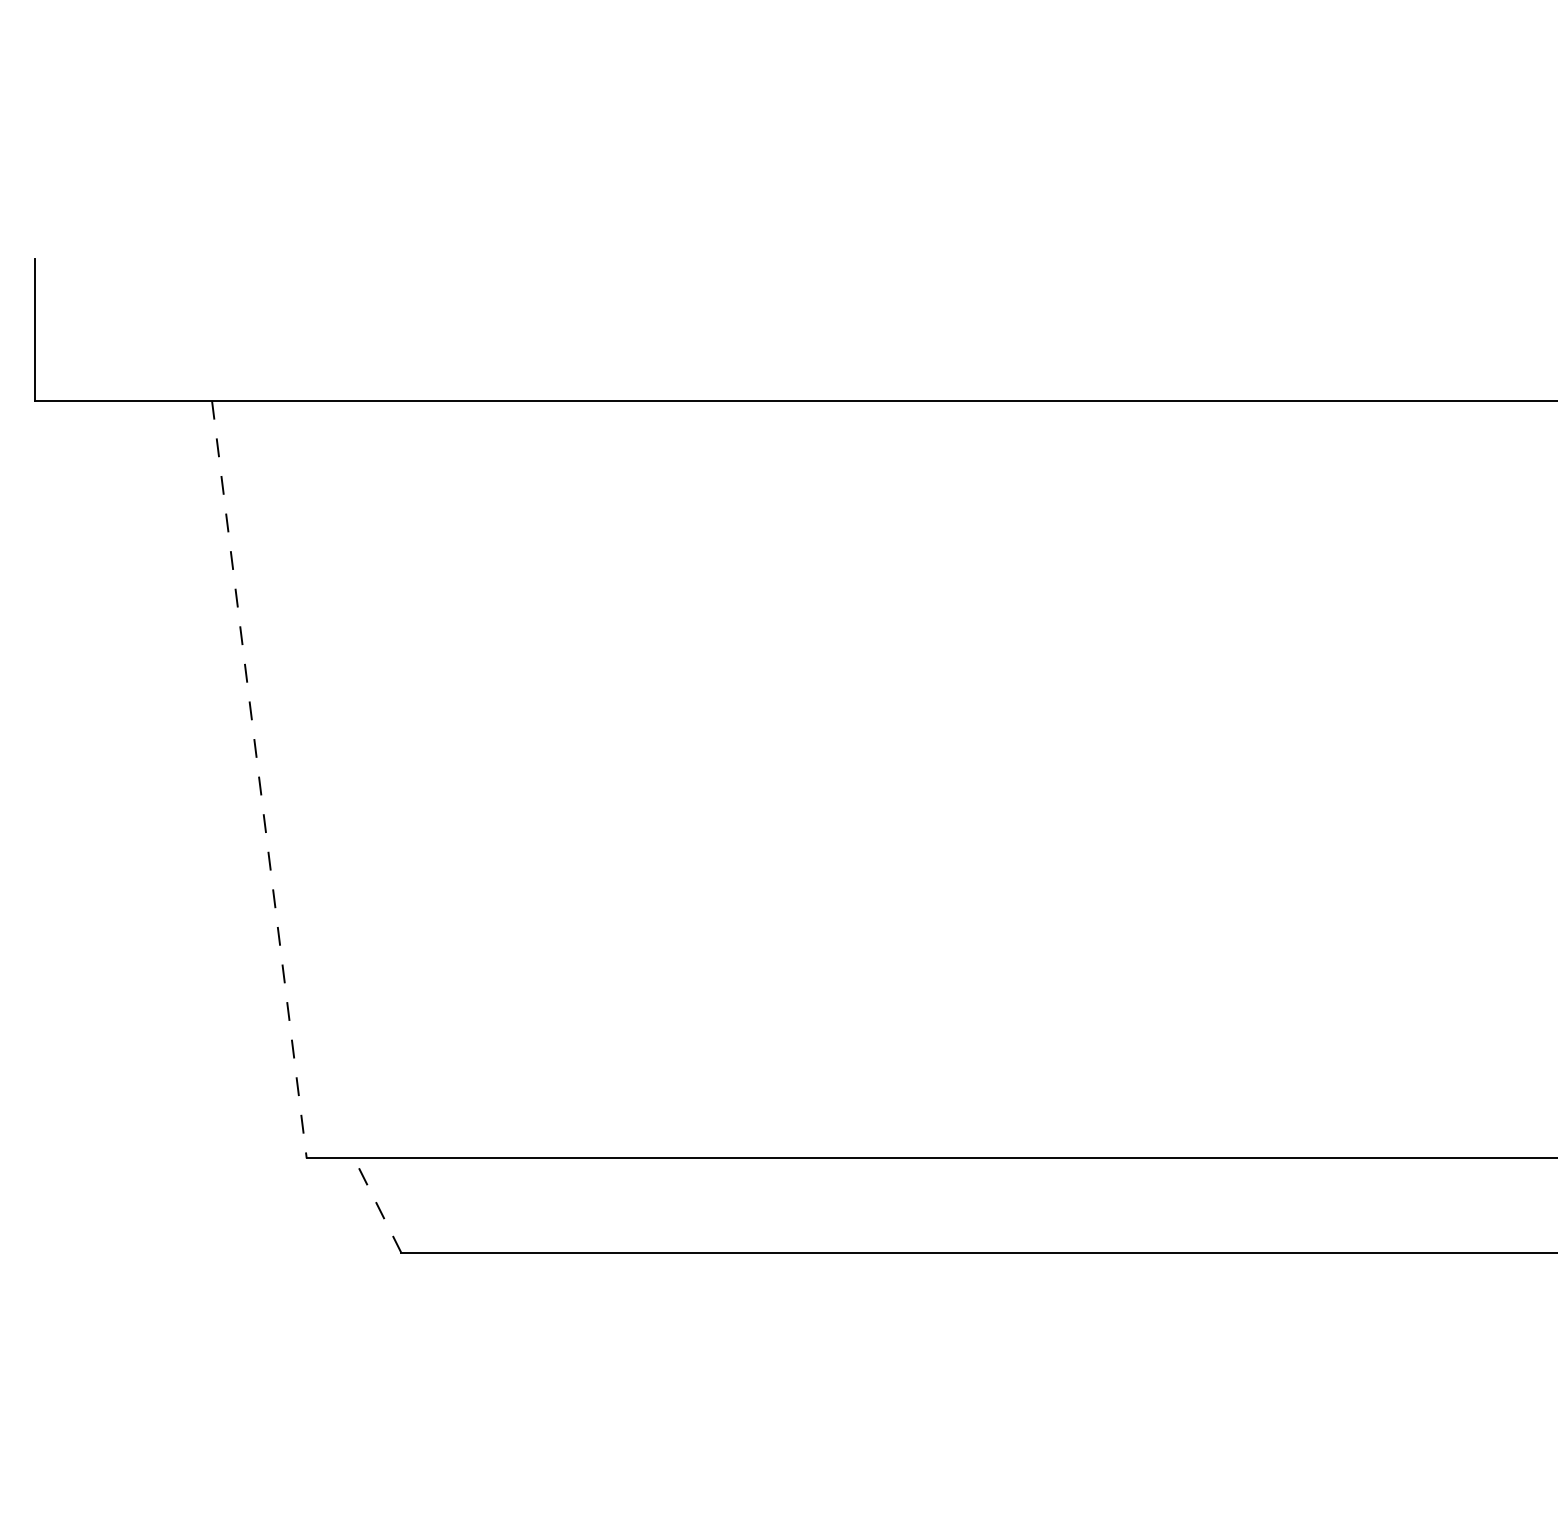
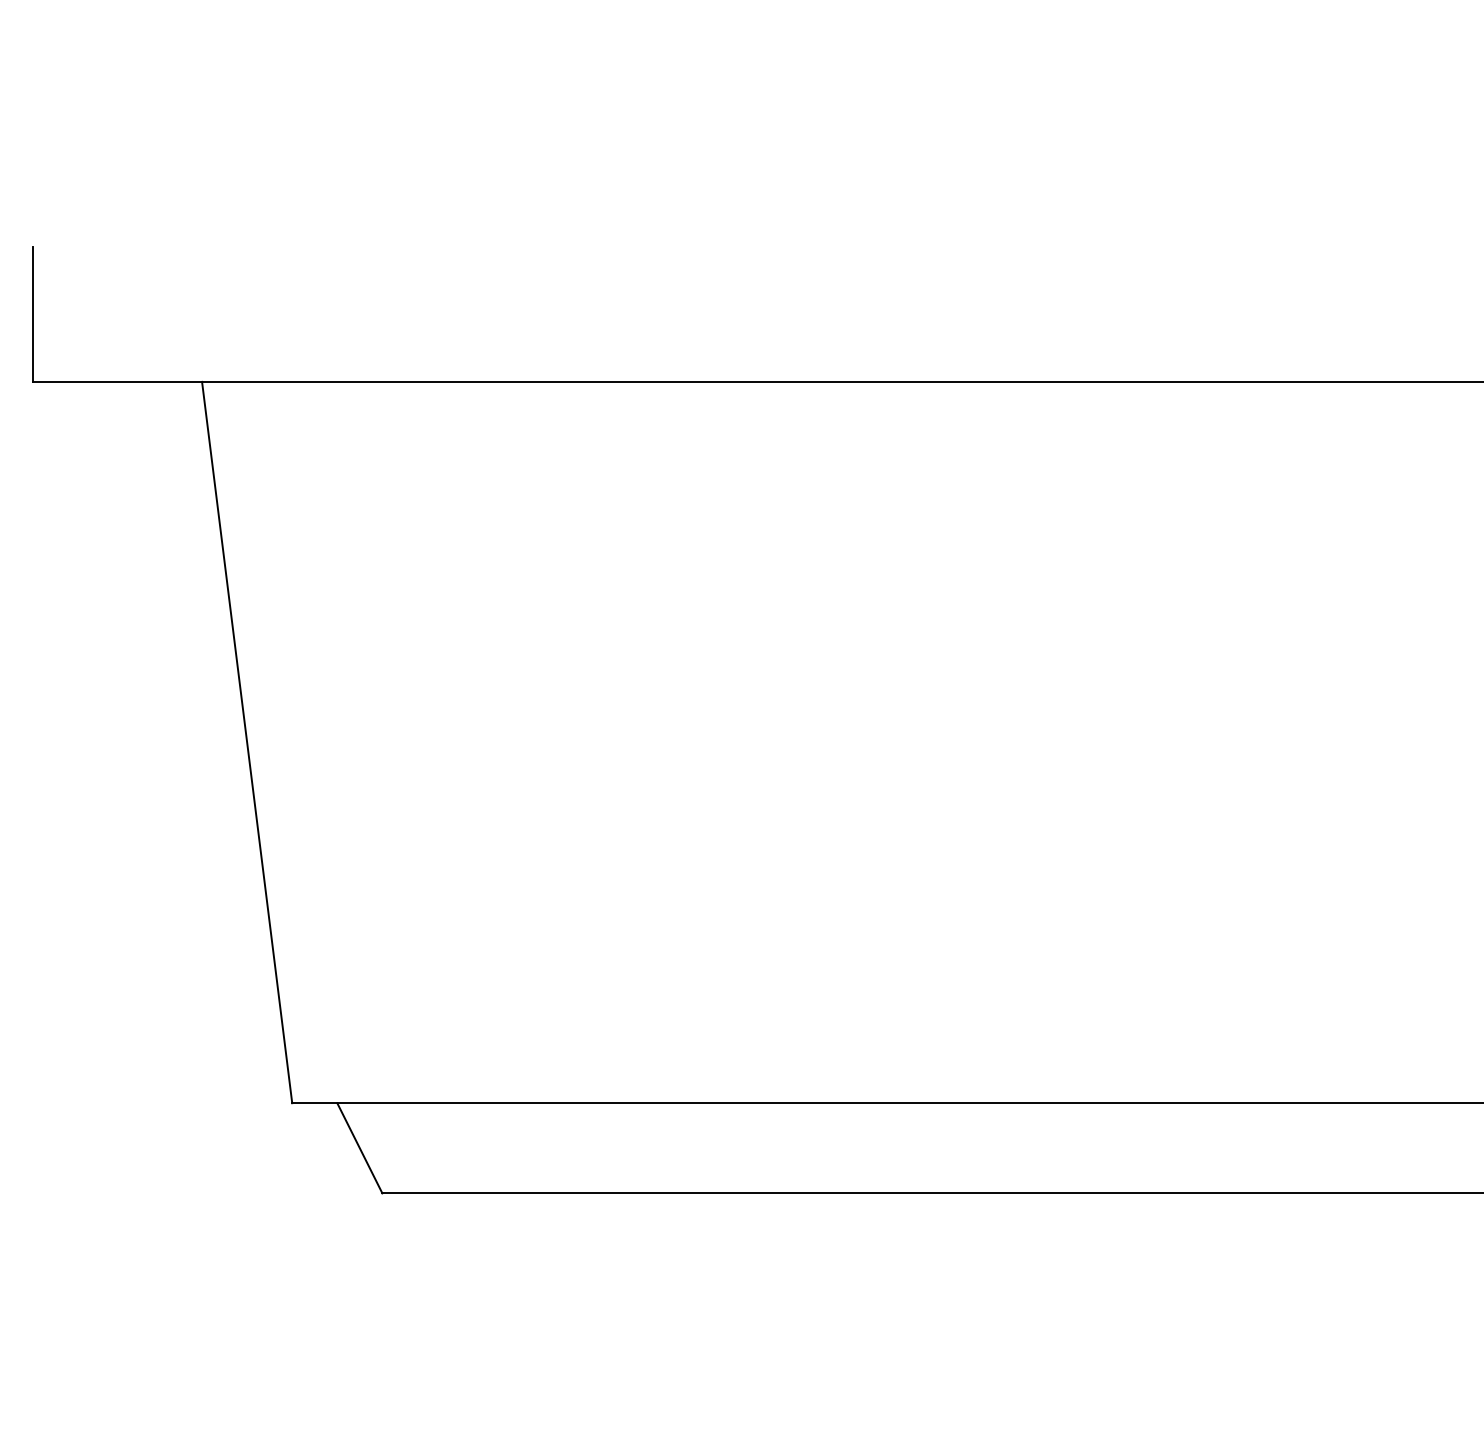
line: (259, 779) -> (247, 742), dashed -> solid
line: (377, 1205) -> (359, 1148), dashed -> solid

